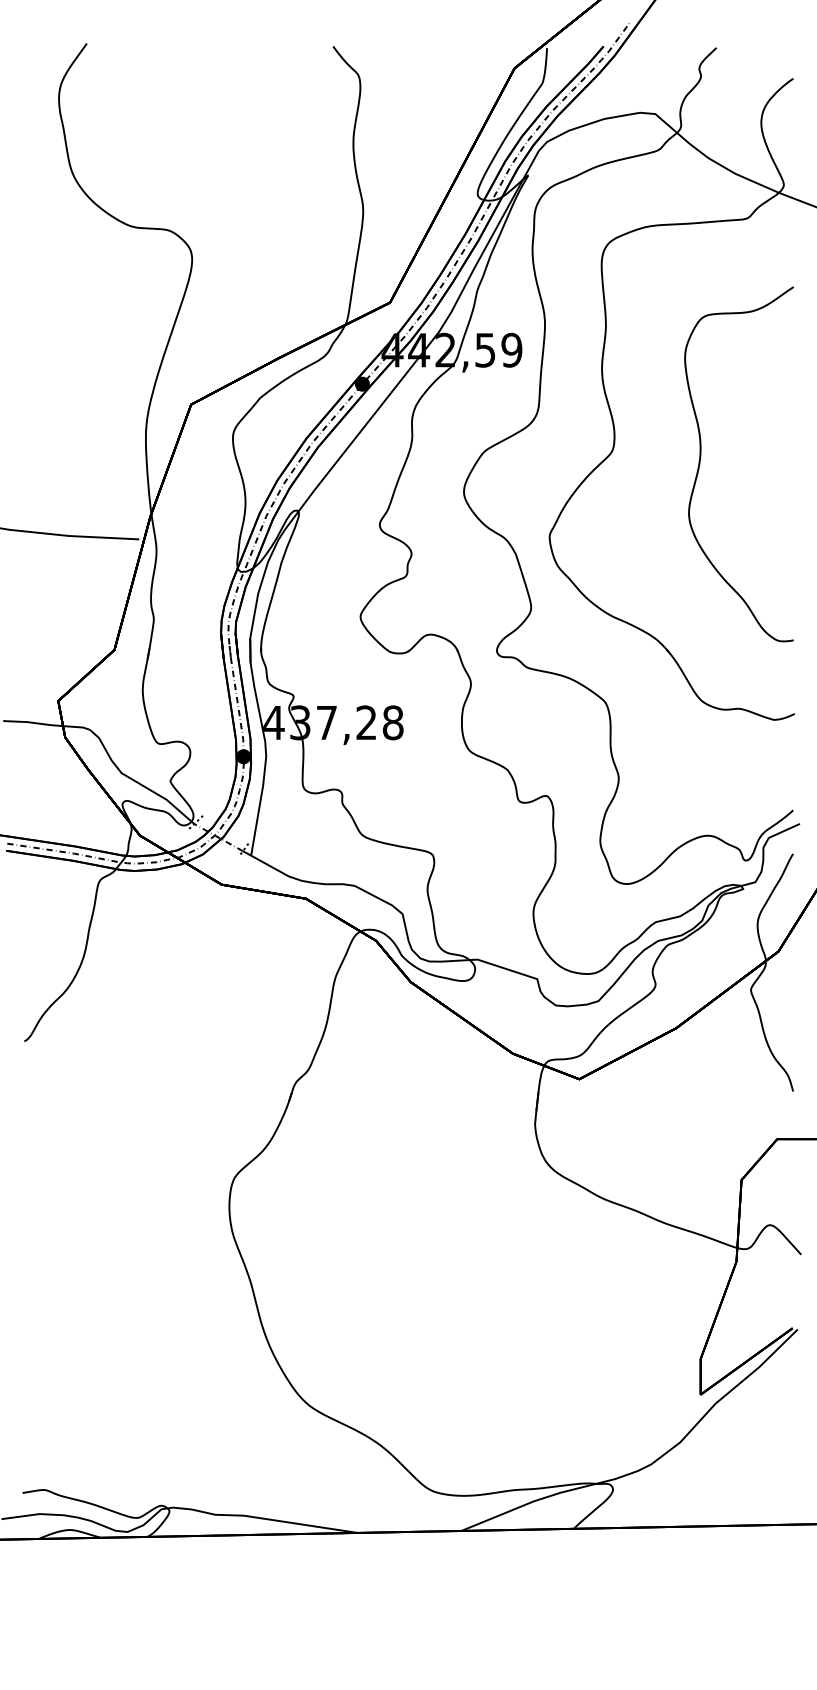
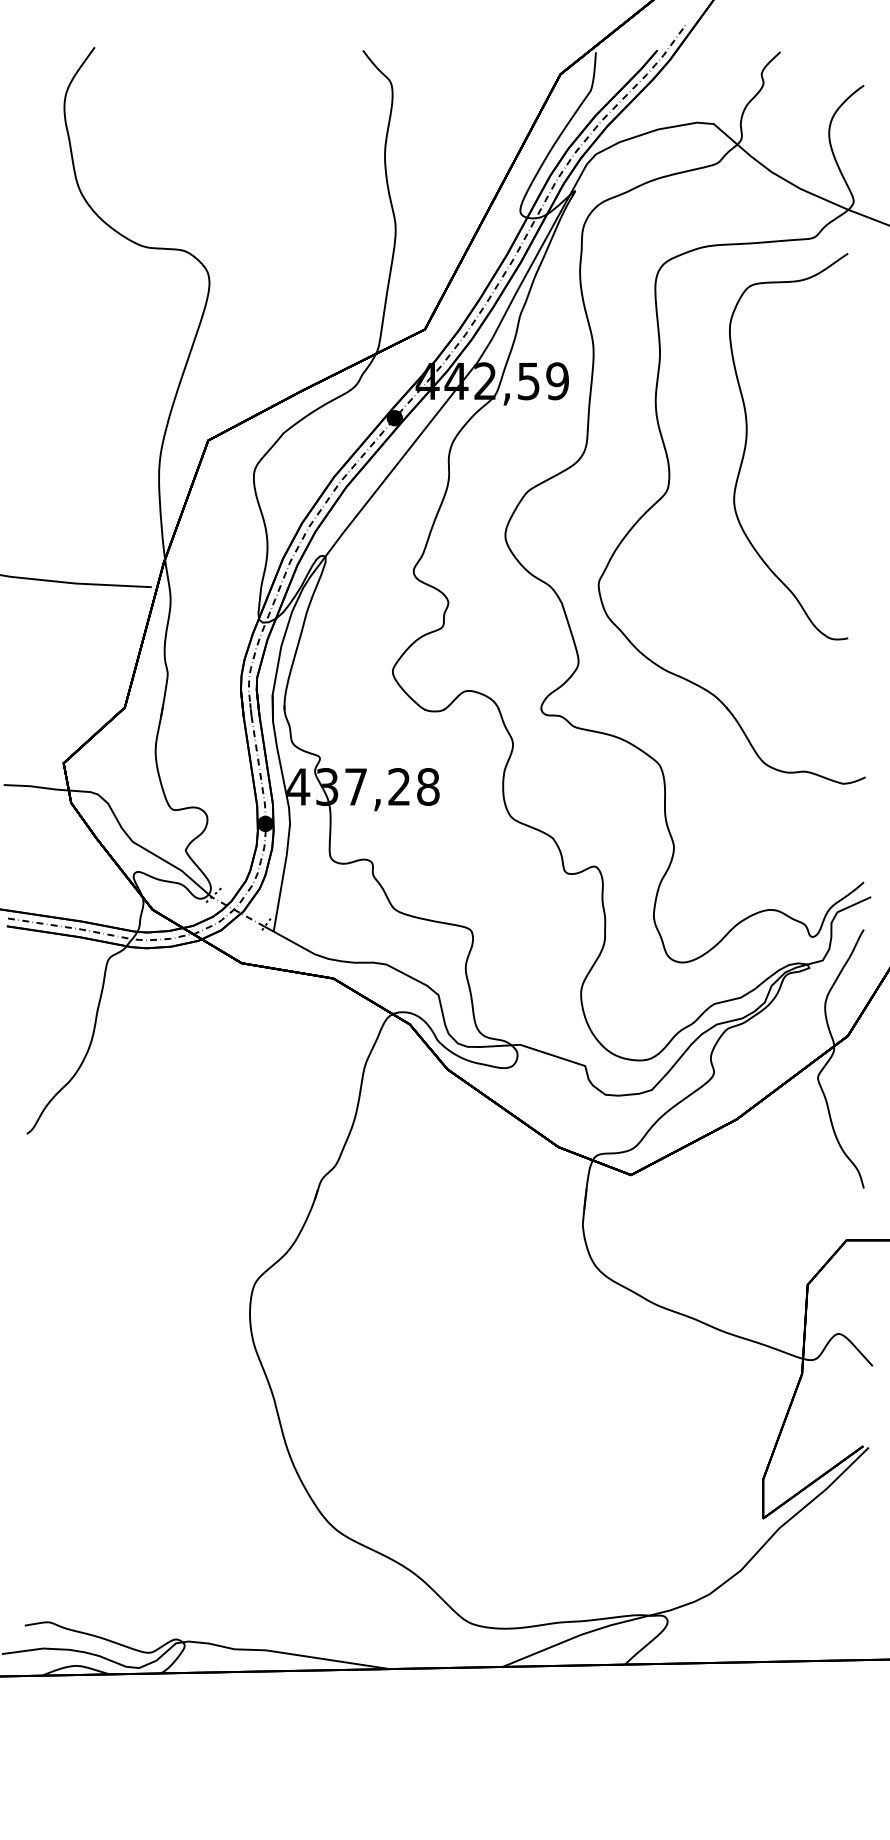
curve: (701, 457) -> (747, 439), moved

